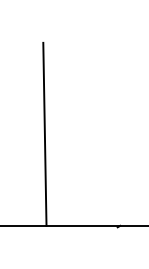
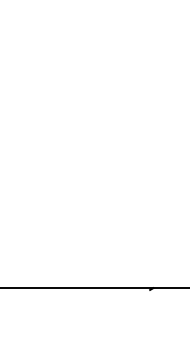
line: (45, 134) -> (57, 171), removed

